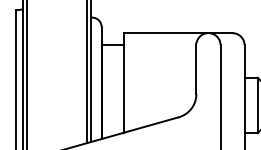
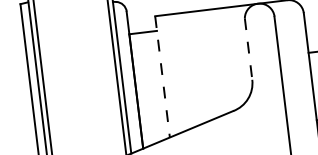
line: (196, 69) -> (248, 49), solid -> dashed
line: (124, 82) -> (162, 76), solid -> dashed

